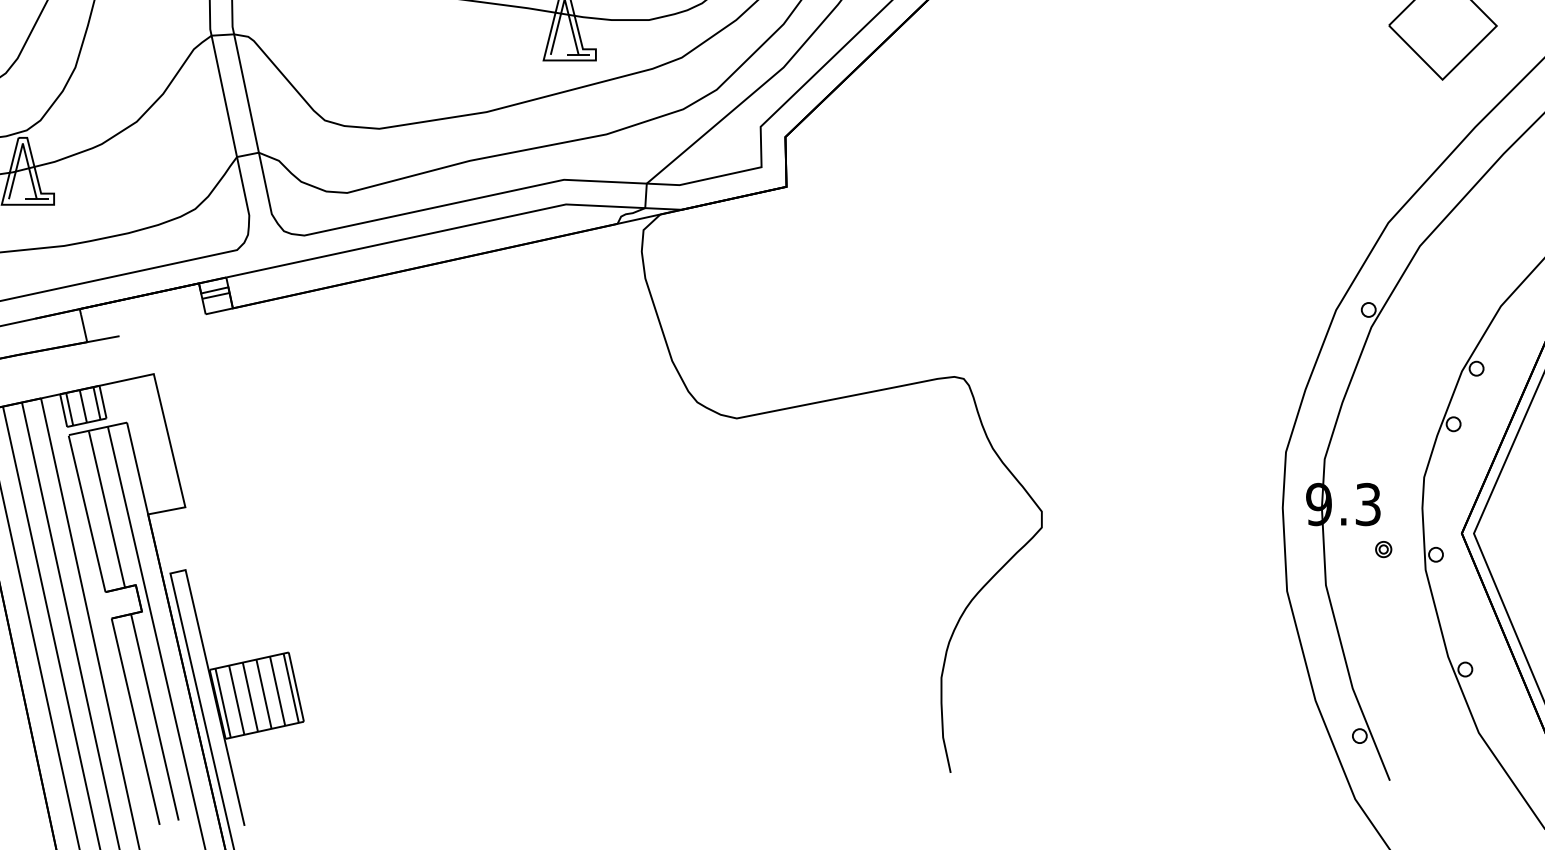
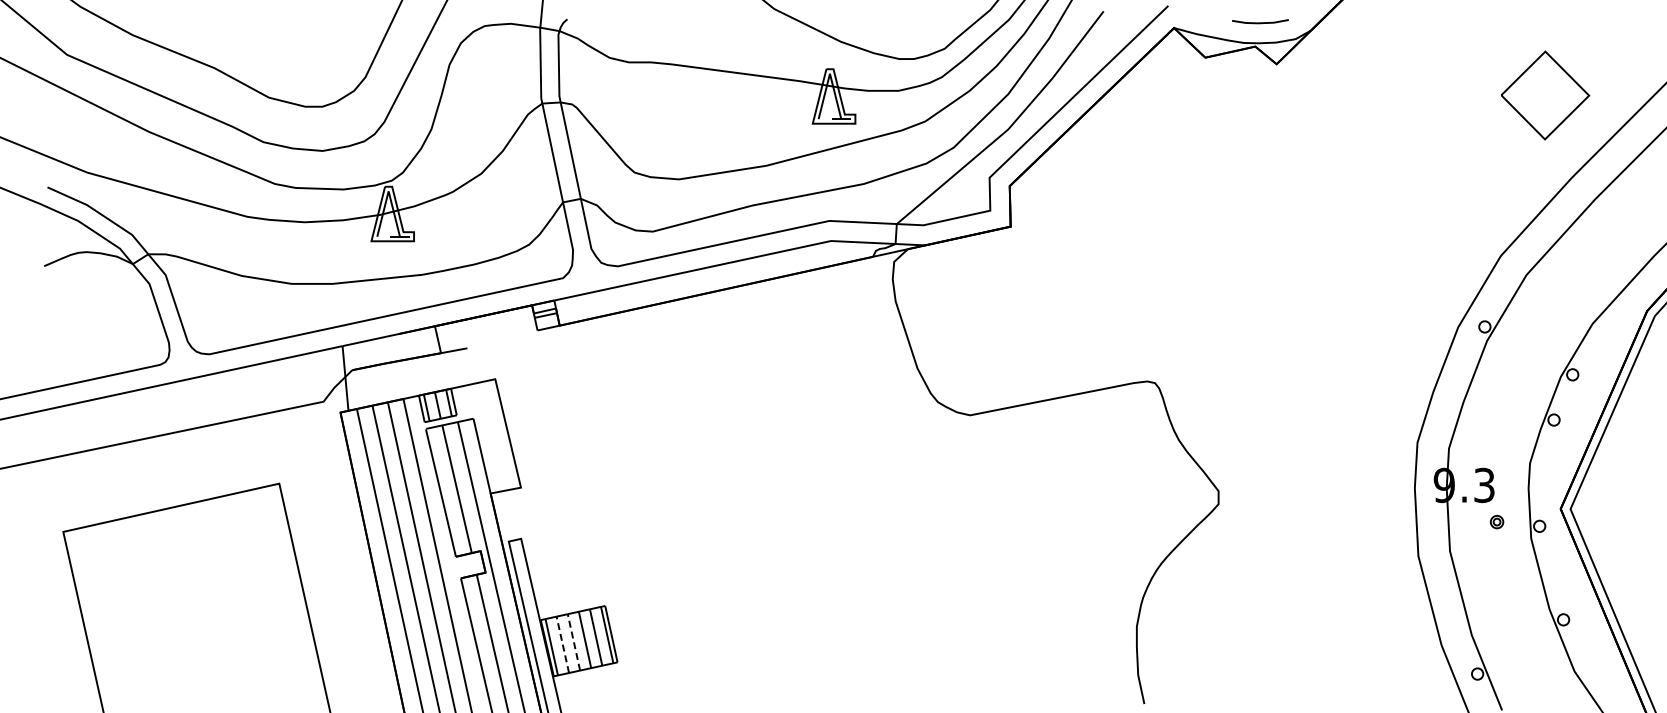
line: (249, 697) -> (573, 642), solid -> dashed
line: (236, 699) -> (562, 644), solid -> dashed

